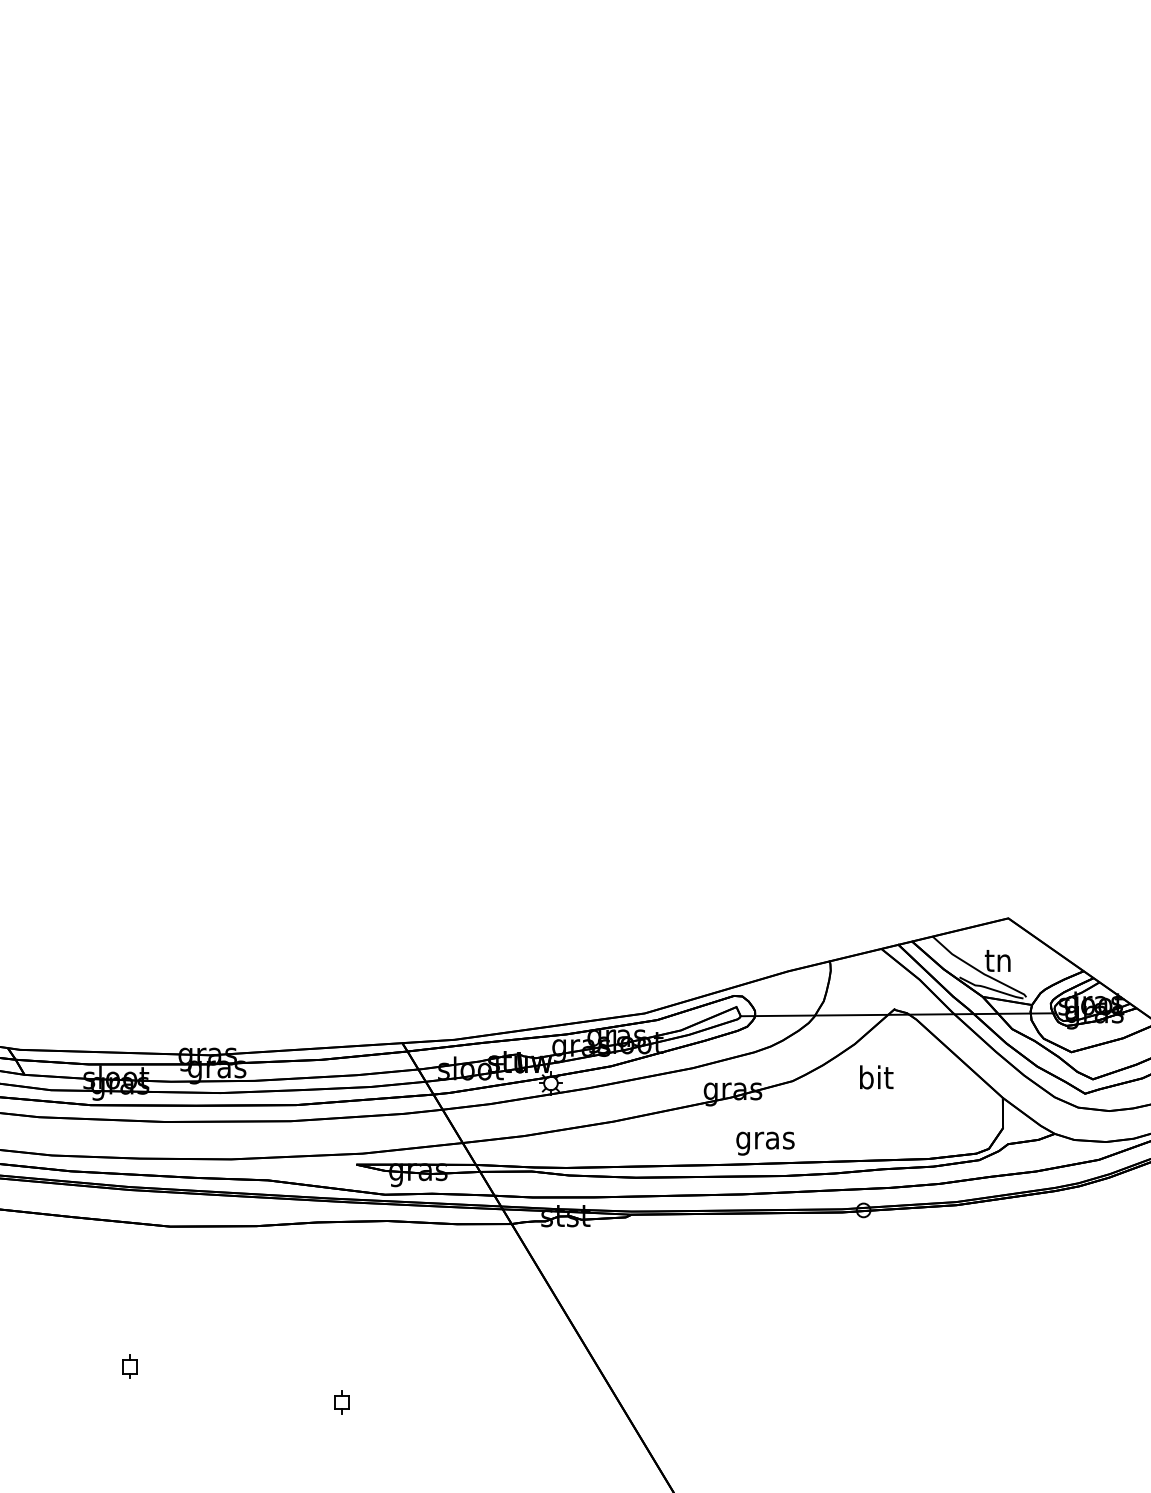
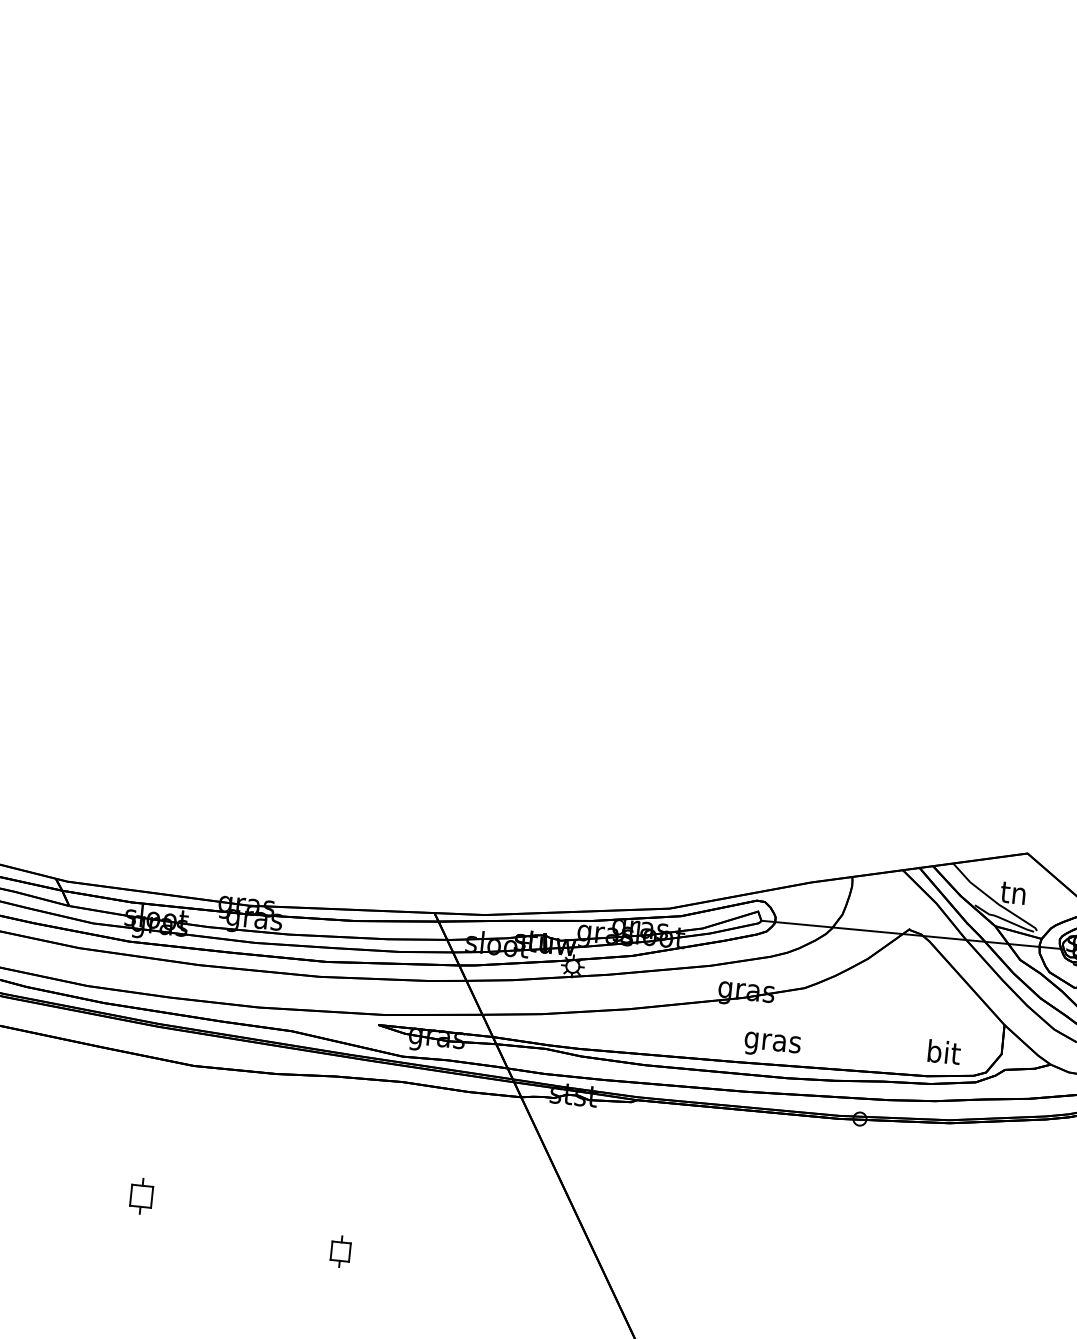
text: (876, 1077) -> (944, 1052), moved
part: (129, 1366) -> (140, 1195), size x1.6
part: (341, 1402) -> (340, 1251), size x1.4

